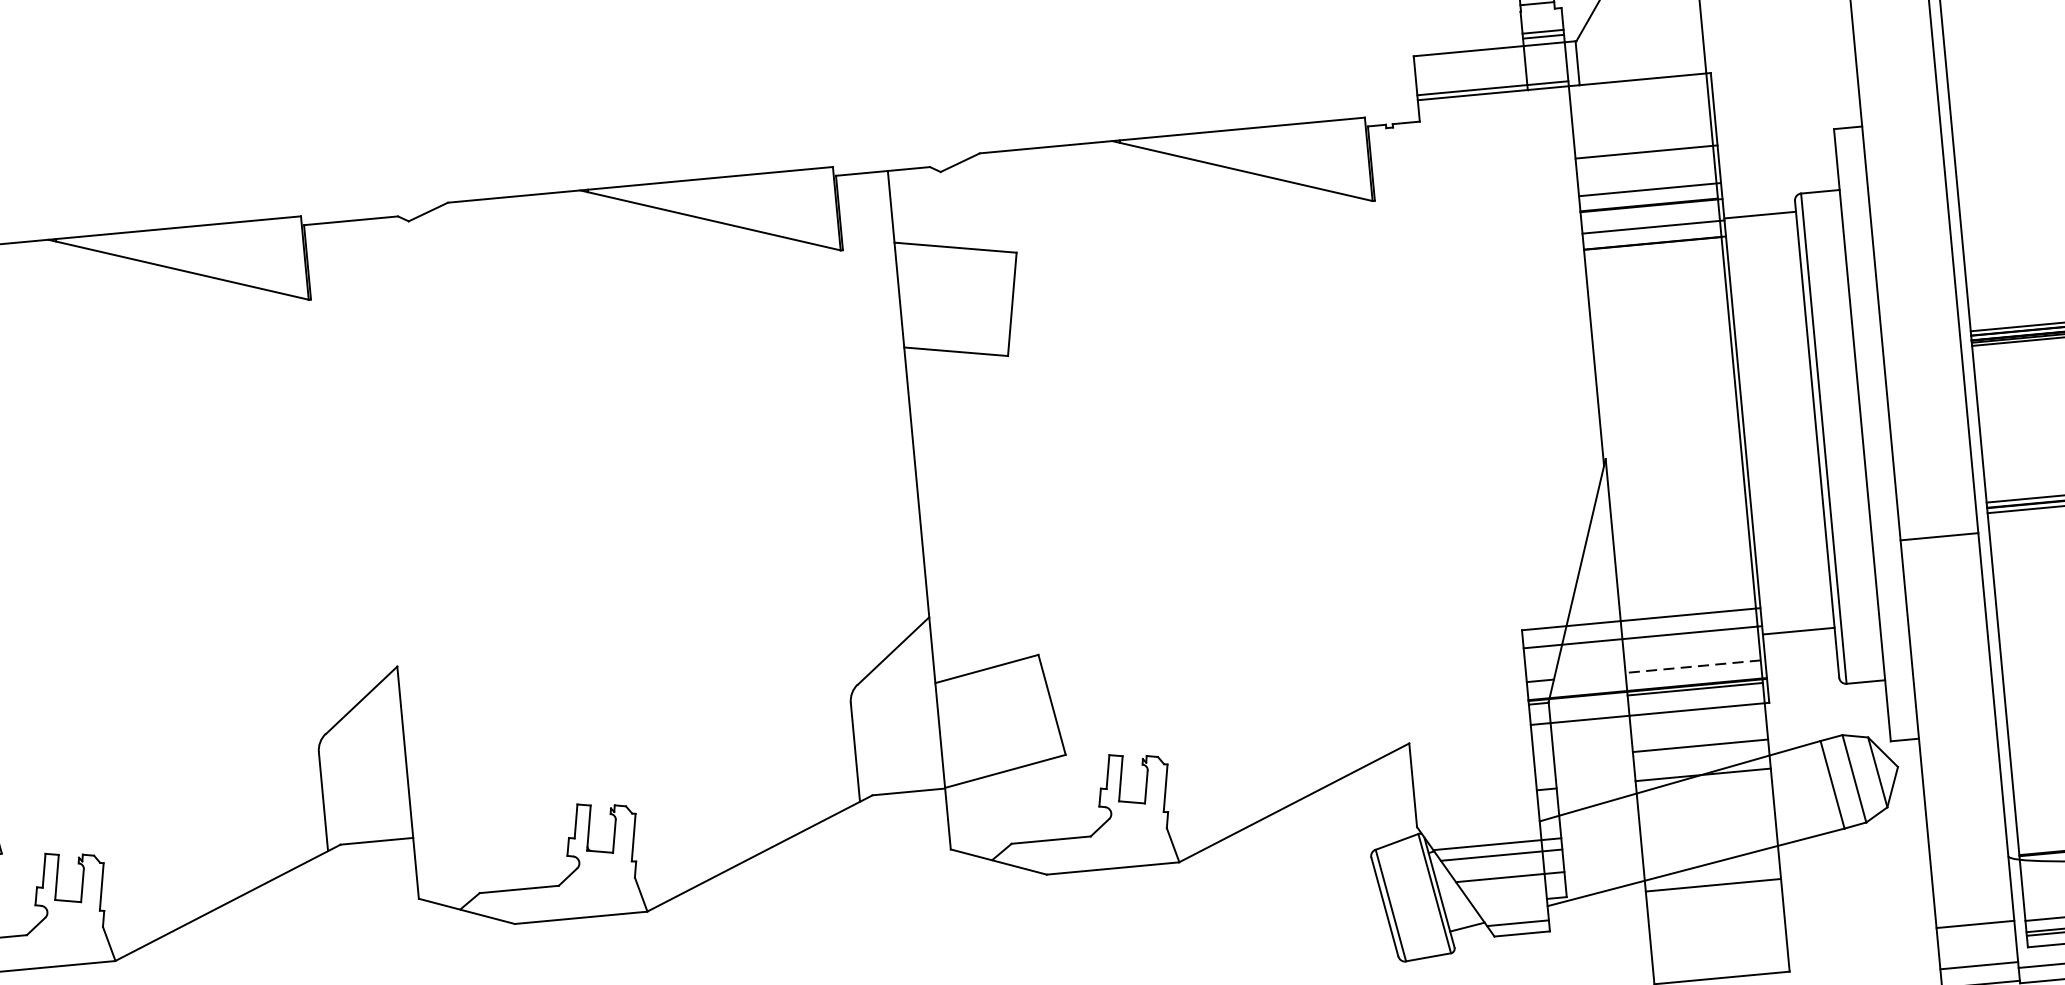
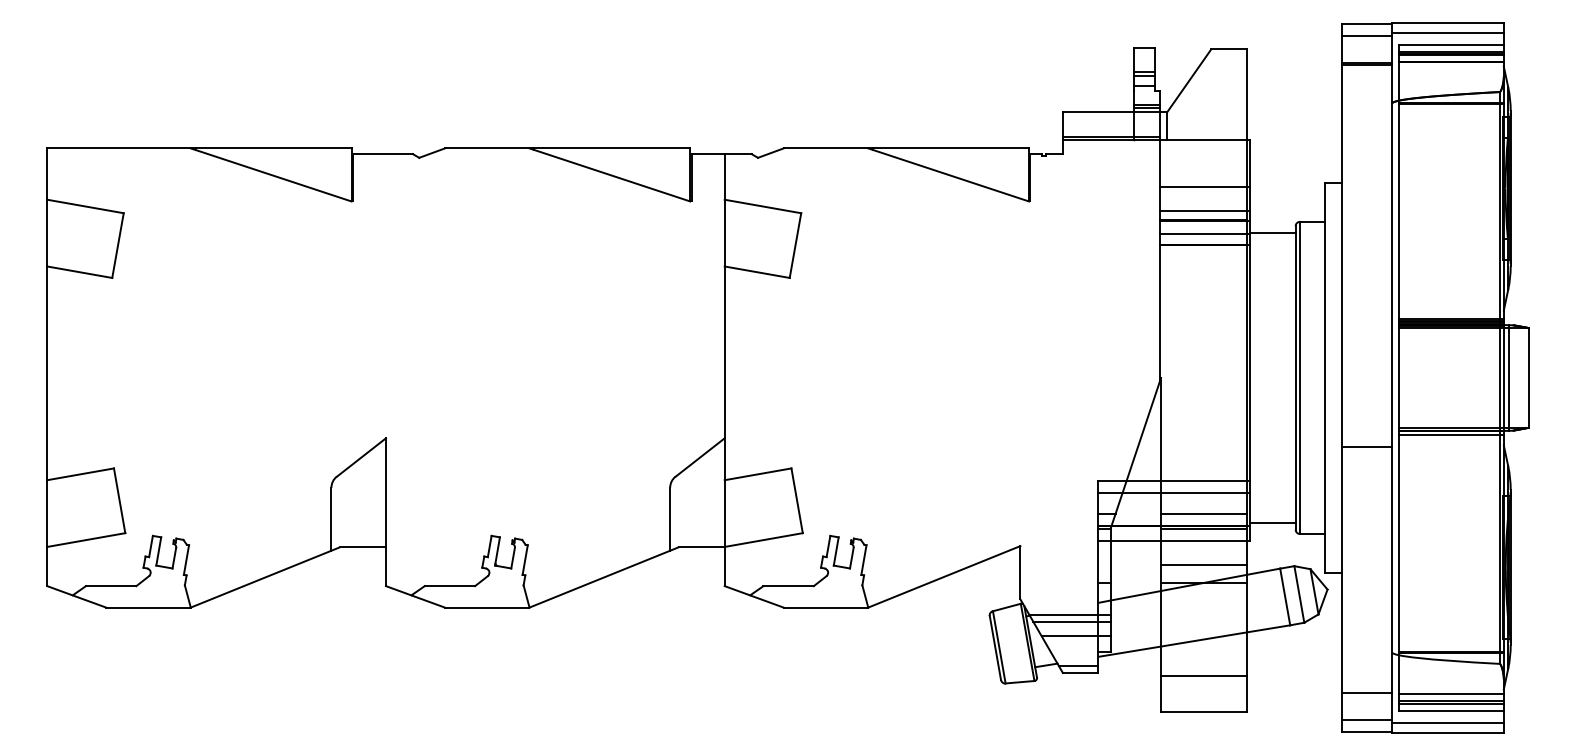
line: (1798, 630) -> (1272, 522), moved
line: (1692, 667) -> (1203, 514), dashed -> solid
line: (1714, 885) -> (1204, 676), moved

